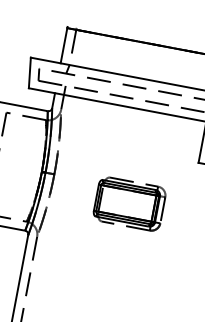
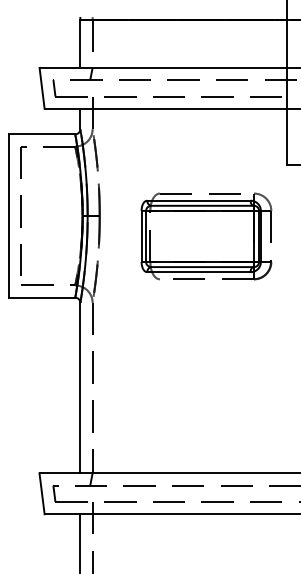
part: (129, 204) -> (206, 236), size x1.43

